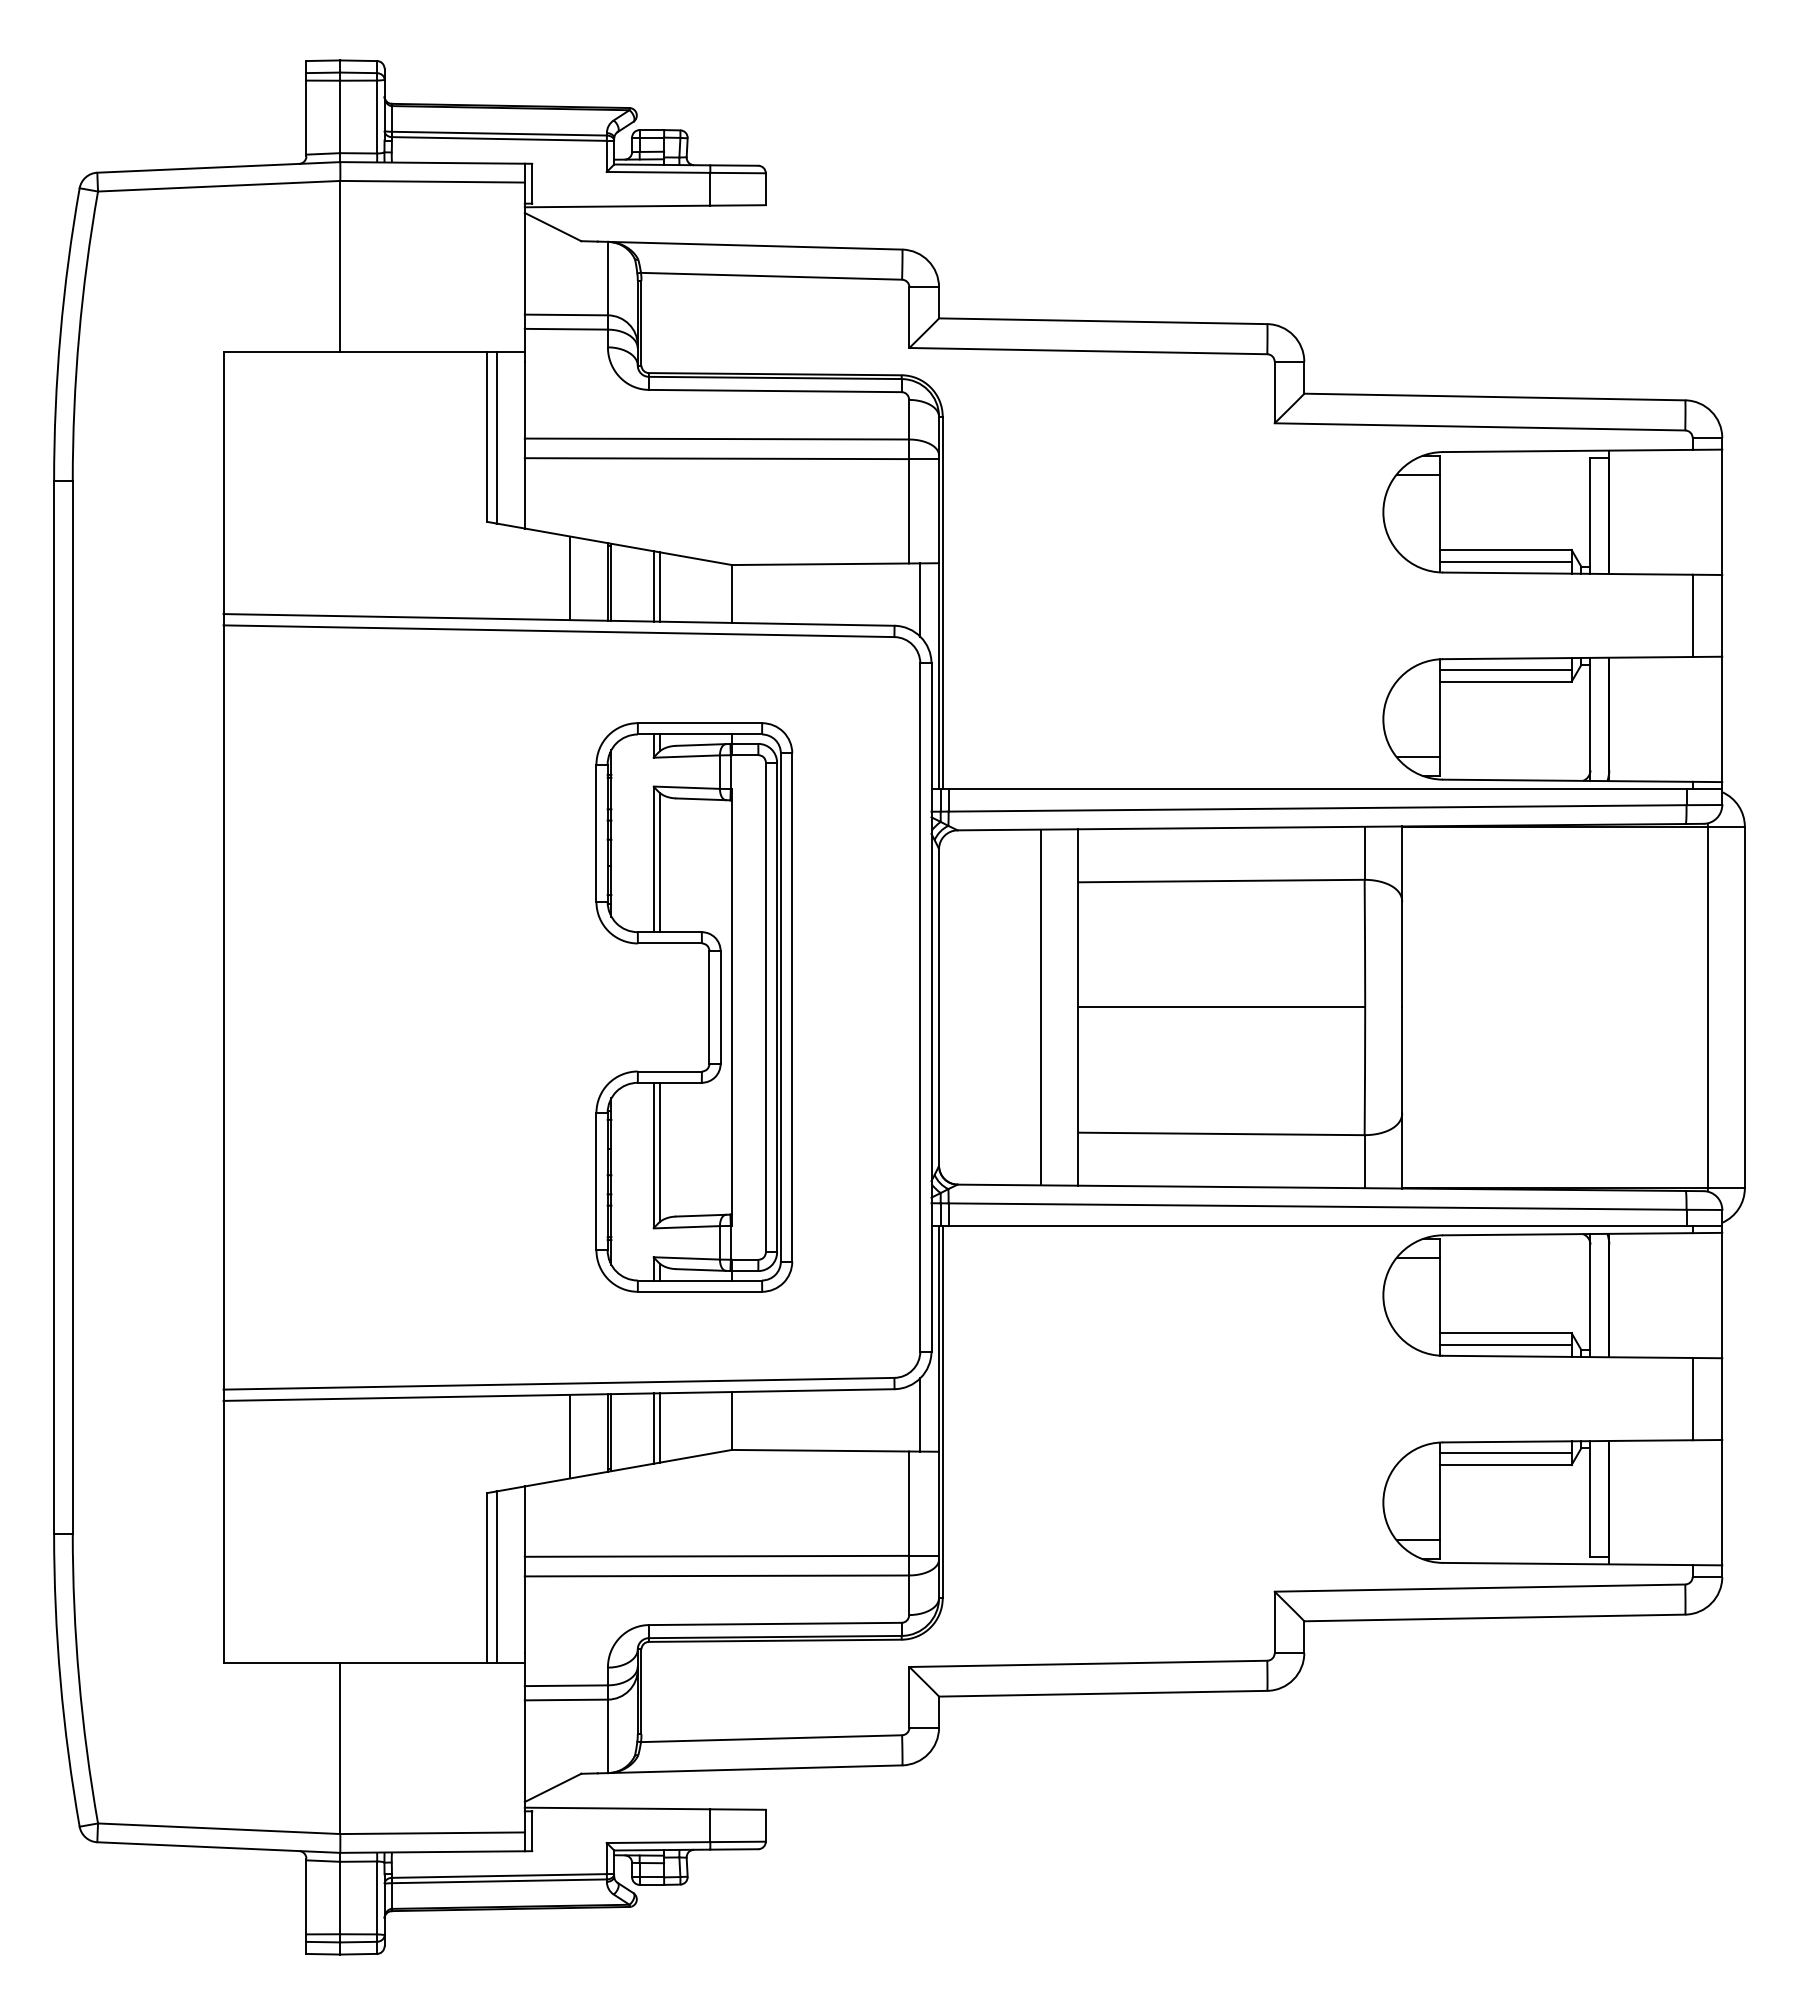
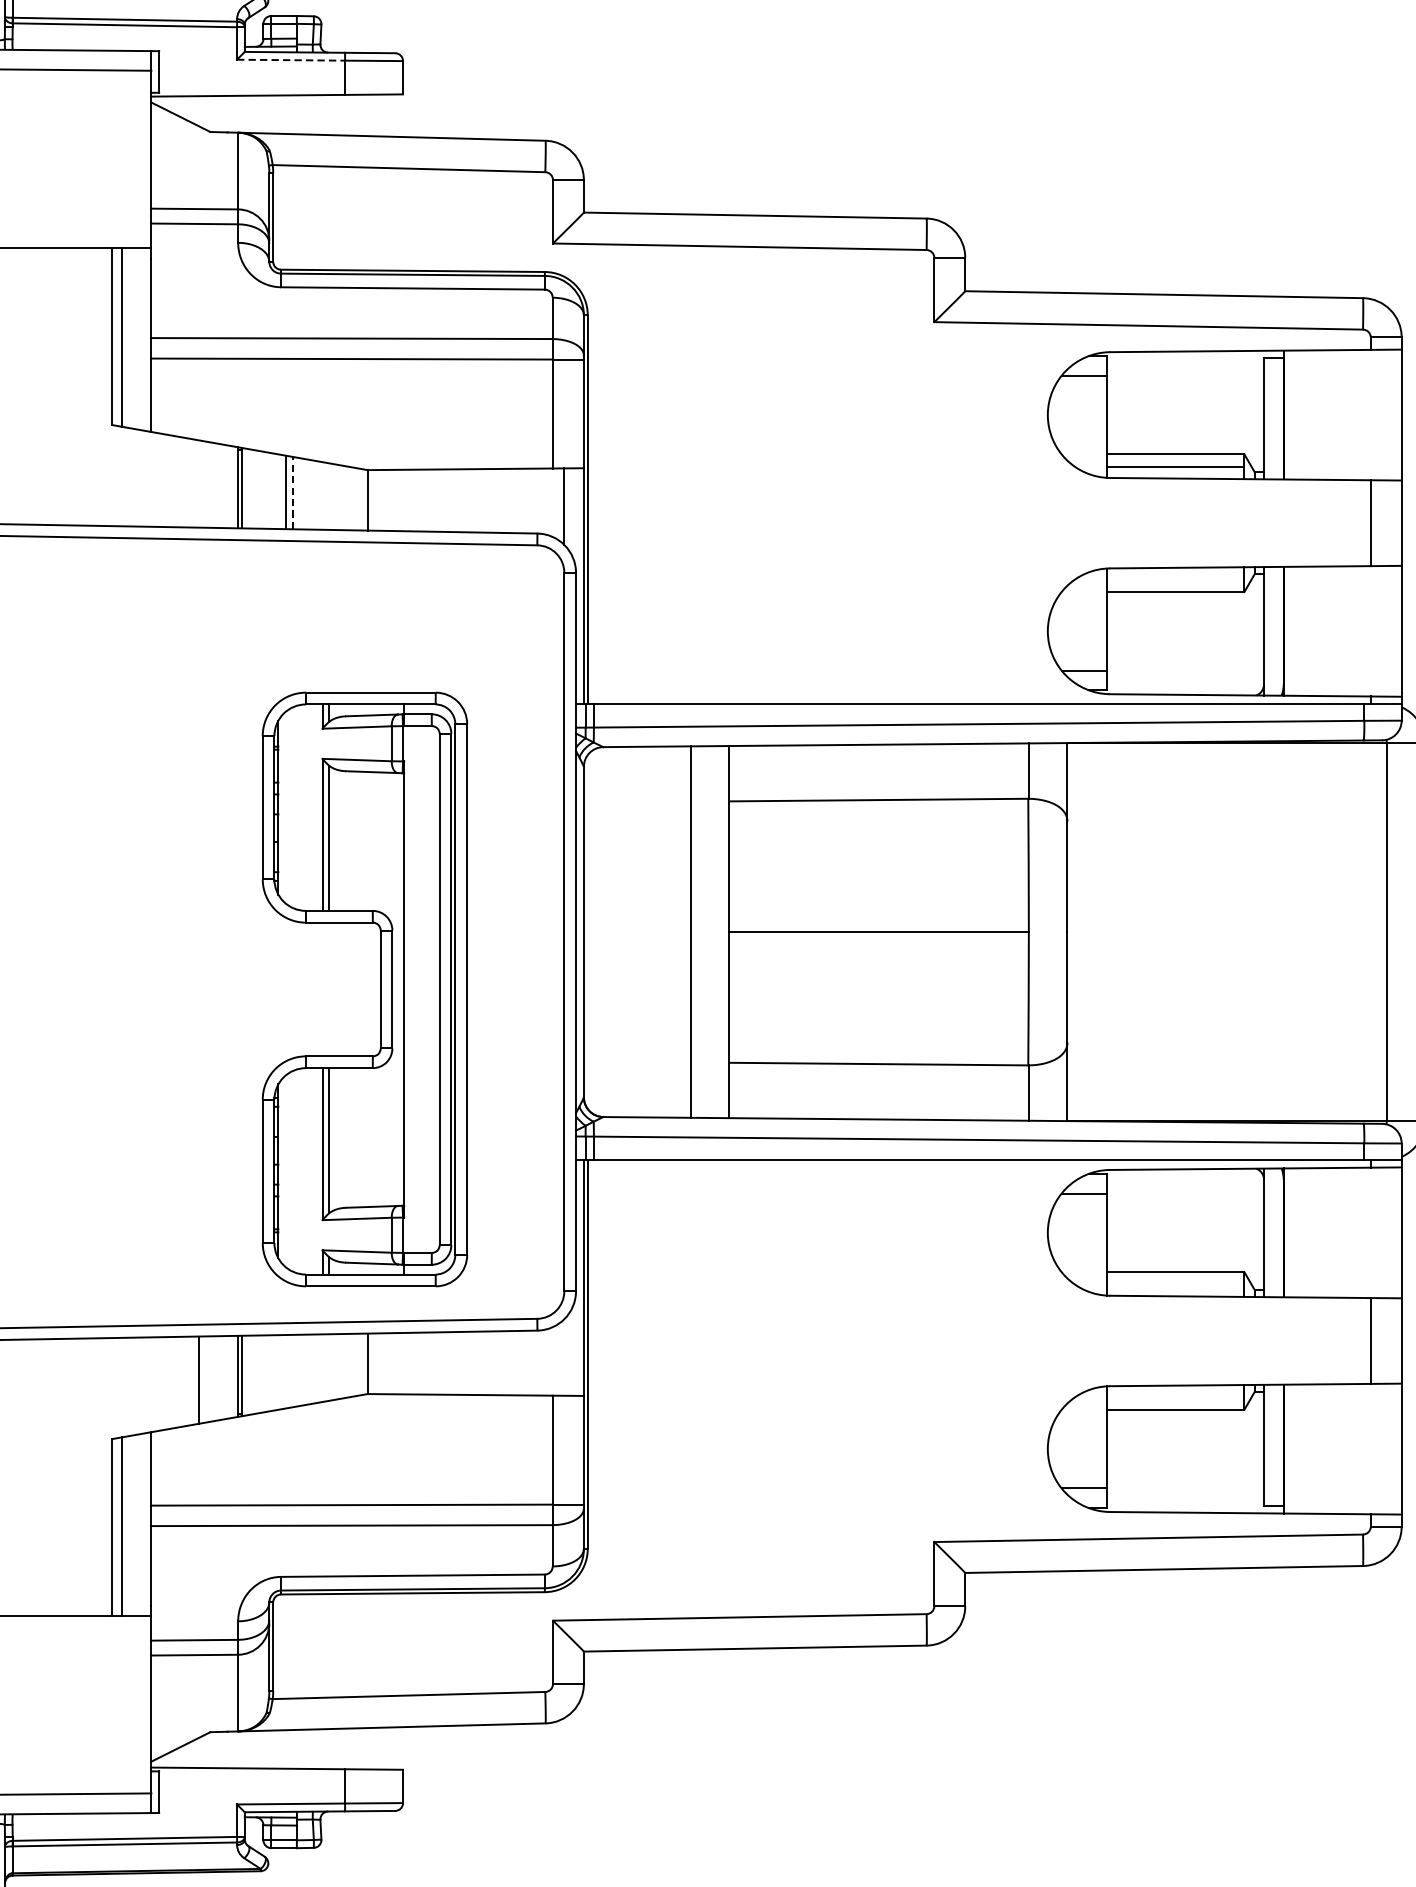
line: (658, 172) -> (290, 60), solid -> dashed
line: (570, 578) -> (199, 484), removed
line: (660, 587) -> (293, 493), solid -> dashed
line: (1505, 669) -> (1175, 579), removed
part: (708, 1007) -> (379, 989), moved
line: (1505, 1345) -> (1175, 1285), removed
line: (920, 1414) -> (564, 1357), removed
line: (660, 1427) -> (293, 1370), removed
line: (653, 1428) -> (285, 1371), removed
line: (1505, 1452) -> (1175, 1396), removed

